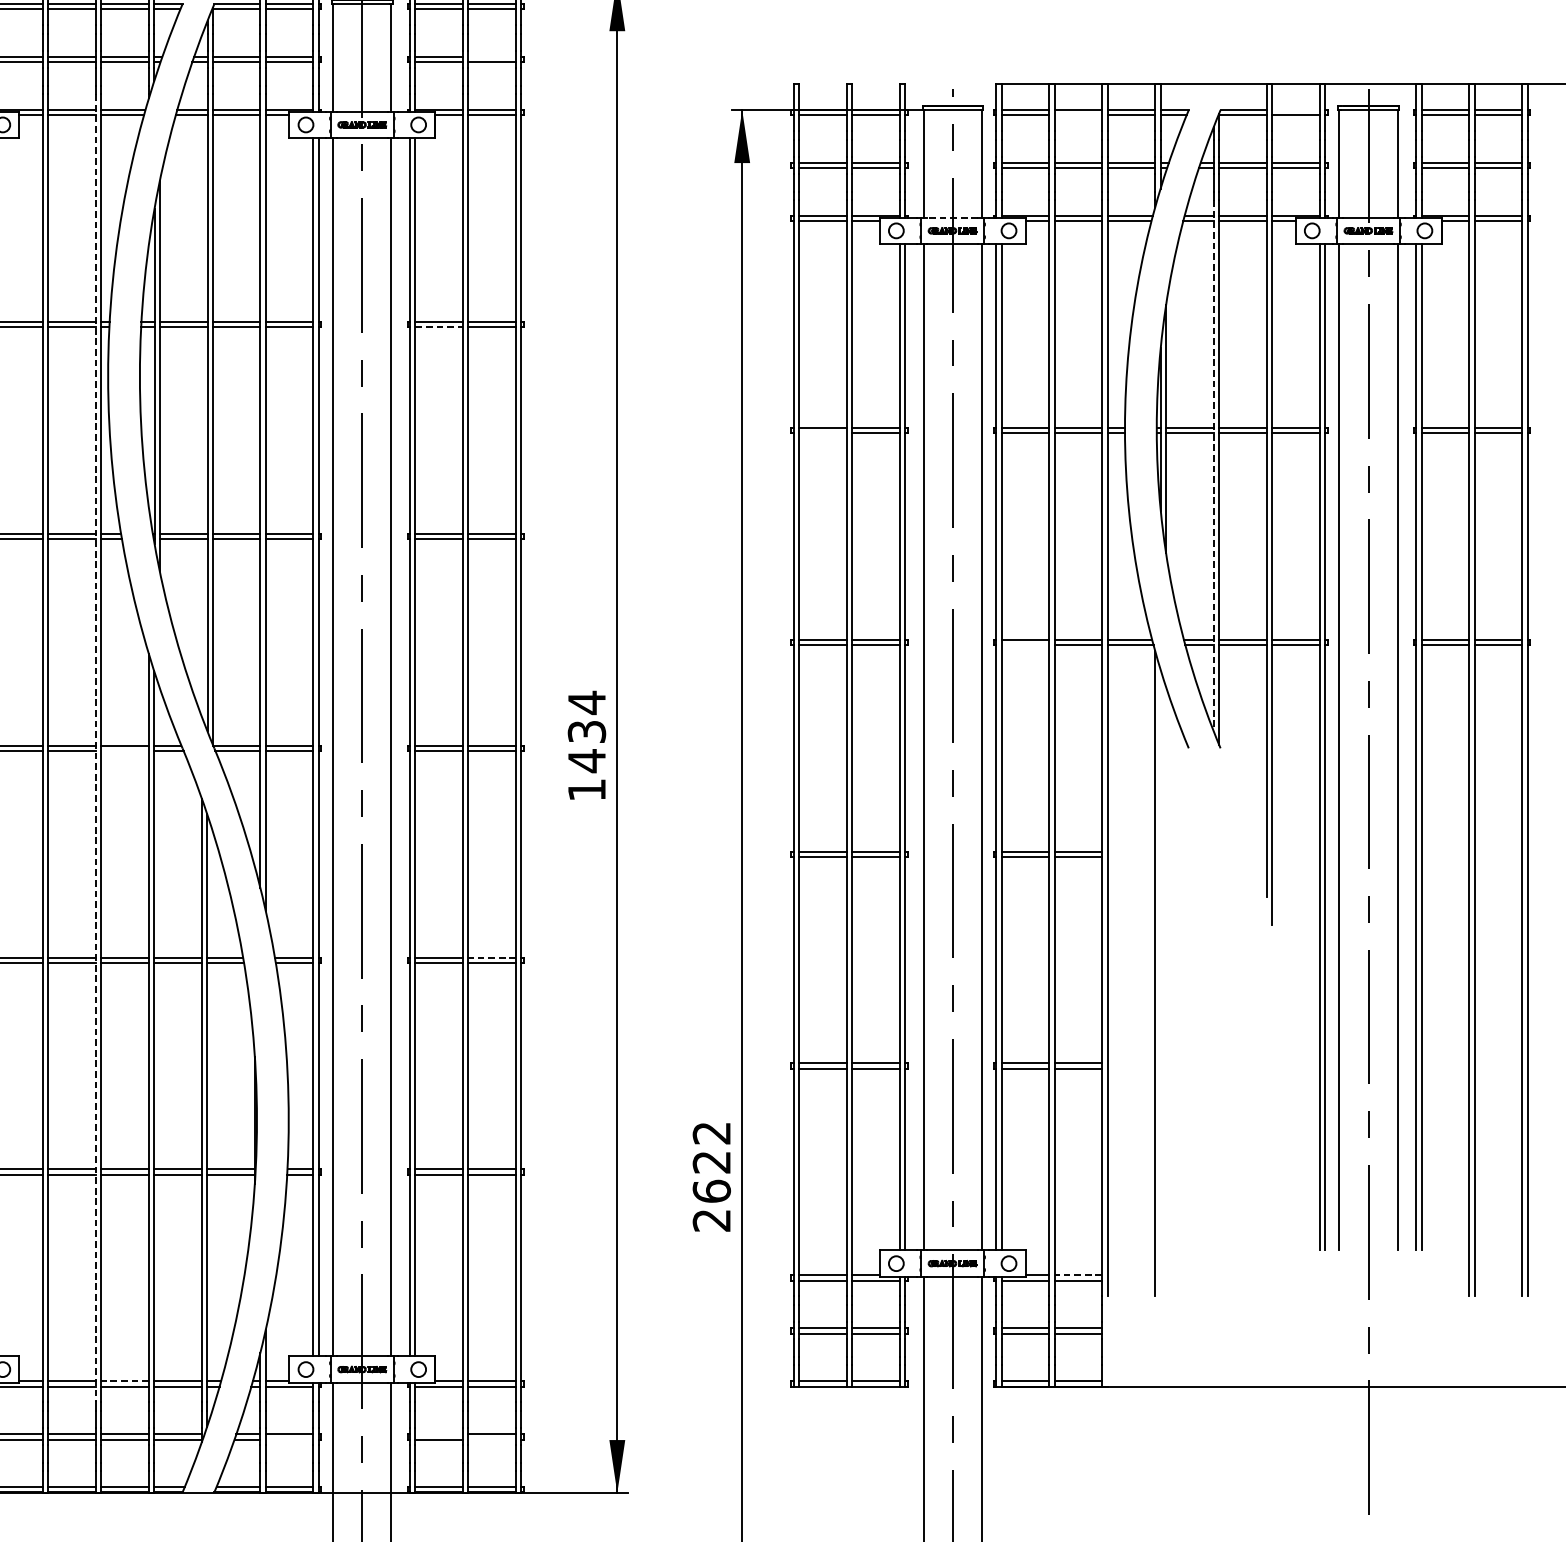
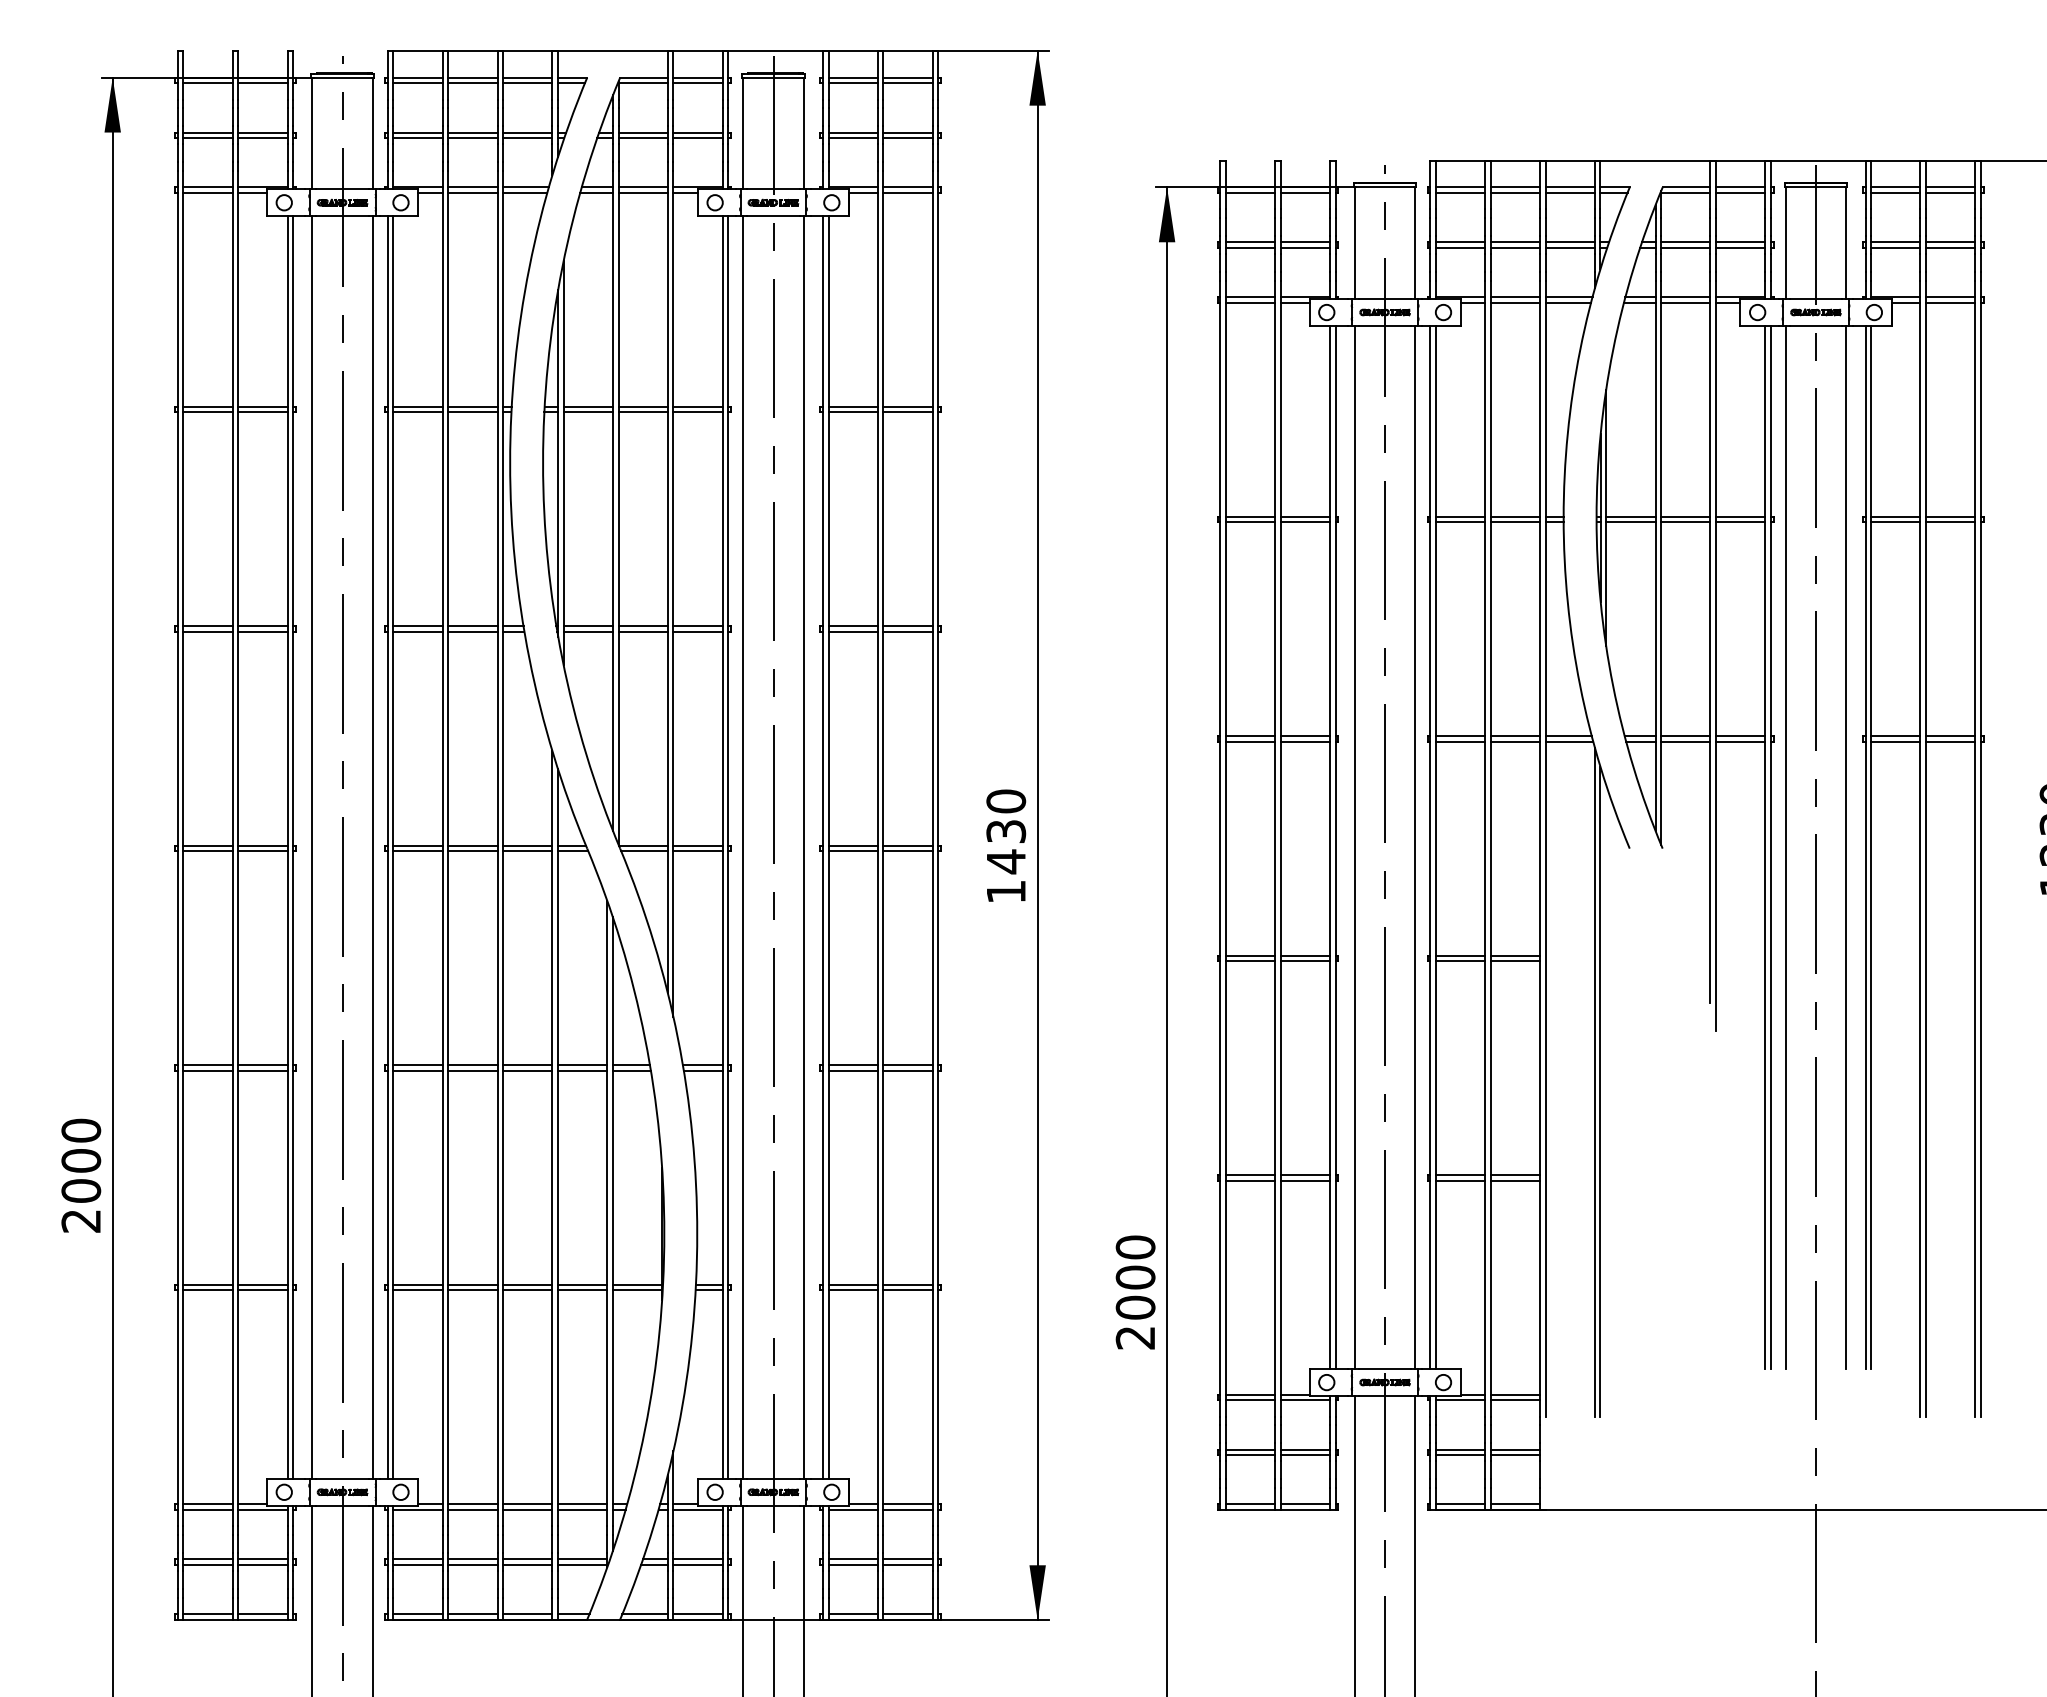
line: (491, 57) -> (907, 132), added
line: (1295, 110) -> (1740, 187), added
line: (1078, 115) -> (1515, 192), added
line: (952, 217) -> (1384, 298), dashed -> solid
line: (439, 327) -> (853, 412), dashed -> solid
line: (822, 433) -> (1250, 522), added
line: (1213, 466) -> (1655, 556), dashed -> solid
line: (1025, 644) -> (1460, 741), added
text: (587, 702) -> (1006, 801), 1434 -> 1430
line: (95, 748) -> (497, 848), dashed -> solid
line: (124, 751) -> (527, 851), added
line: (492, 957) -> (908, 1065), dashed -> solid
line: (1160, 982) -> (1600, 1091), added
text: (711, 1162) -> (1135, 1277), 2622 -> 2000
line: (1078, 1275) -> (1515, 1394), dashed -> solid
line: (124, 1381) -> (527, 1504), dashed -> solid
line: (438, 1434) -> (852, 1559), added
line: (288, 1439) -> (697, 1564), added
line: (491, 1439) -> (907, 1564), added

